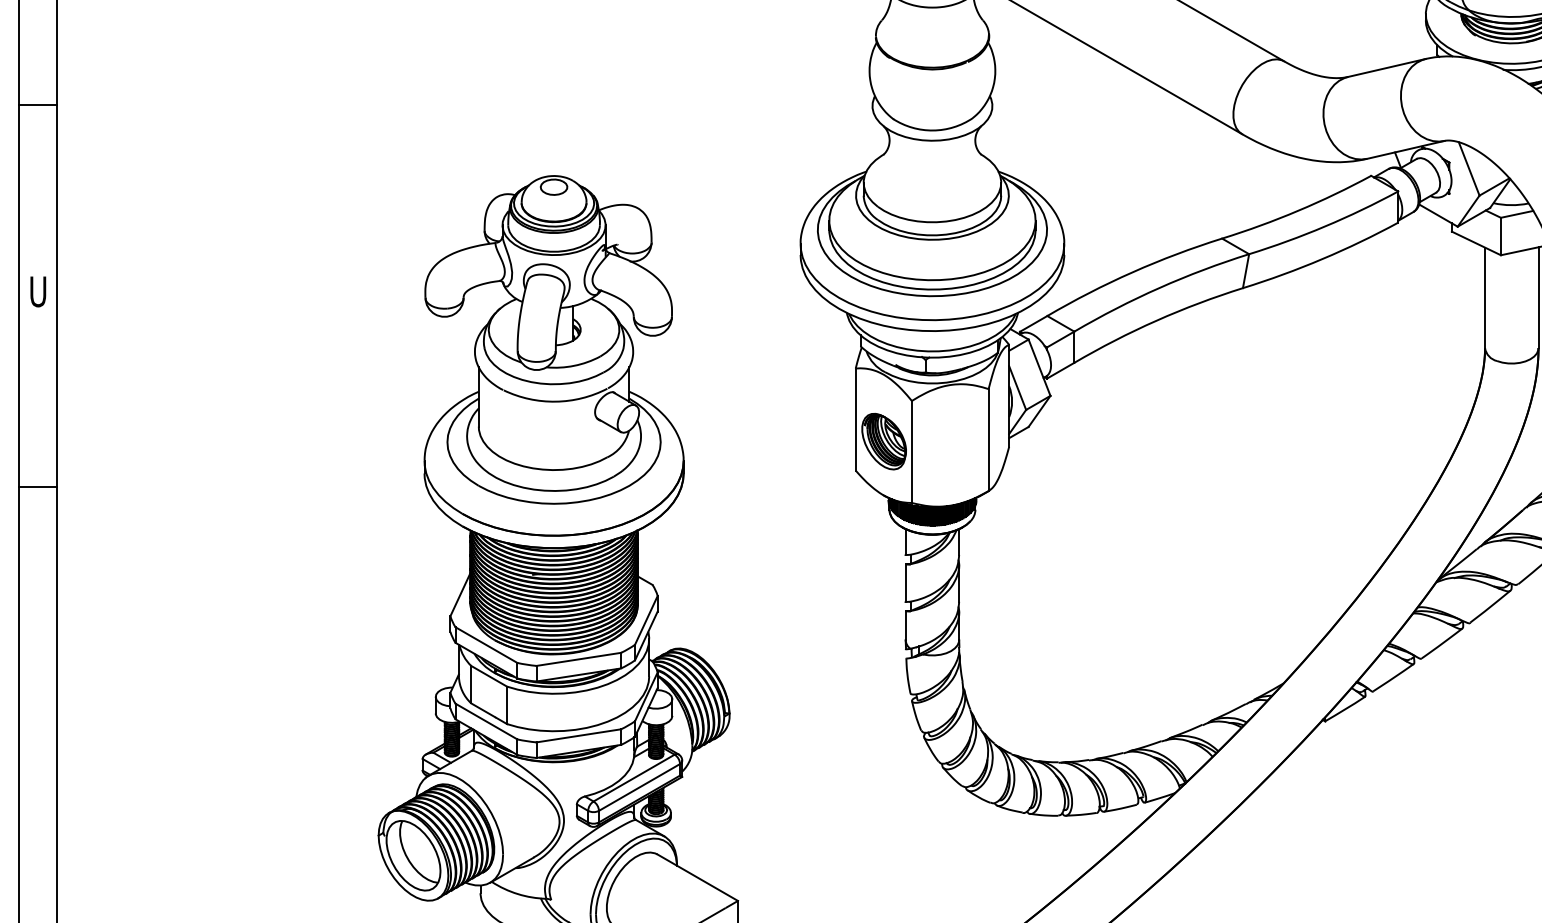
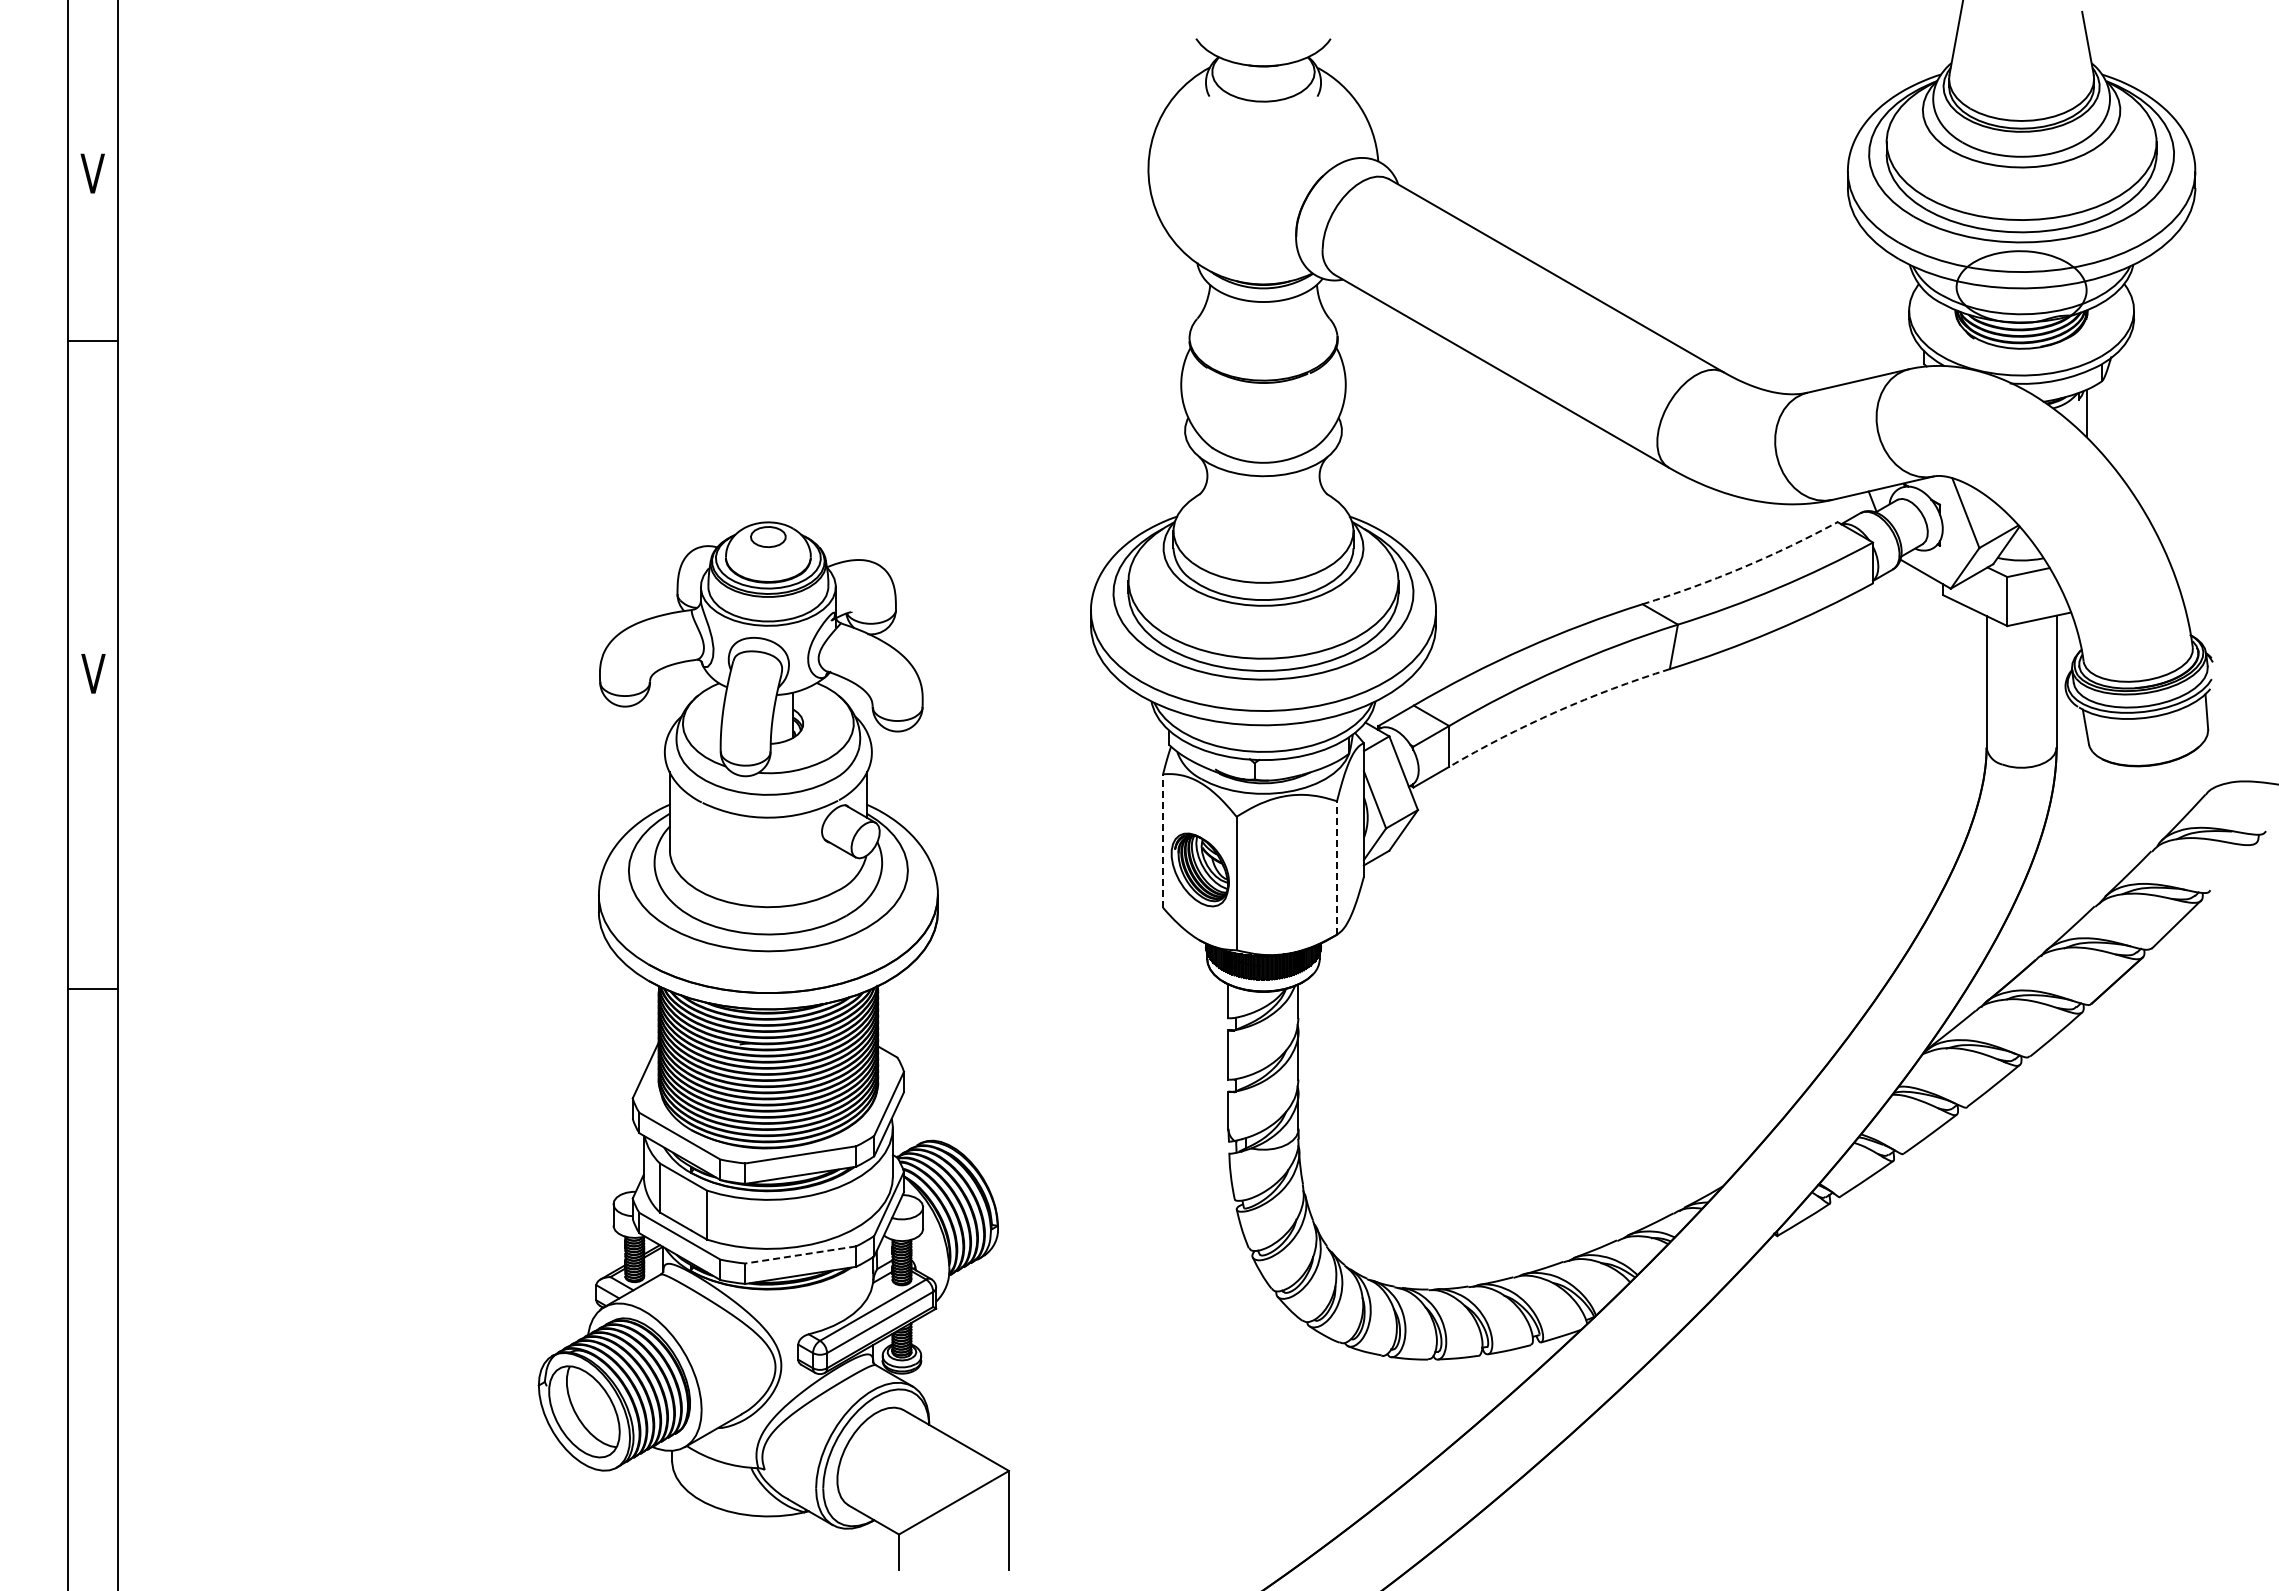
line: (38, 105) -> (93, 341), moved
arc: (1298, 210) -> (1742, 567), solid -> dashed
text: (38, 292) -> (93, 674), U -> V
arc: (1156, 320) -> (1556, 711), solid -> dashed
line: (856, 419) -> (1163, 841), solid -> dashed
line: (989, 439) -> (1337, 867), solid -> dashed
line: (38, 487) -> (93, 988), moved
line: (578, 736) -> (800, 1255), solid -> dashed

